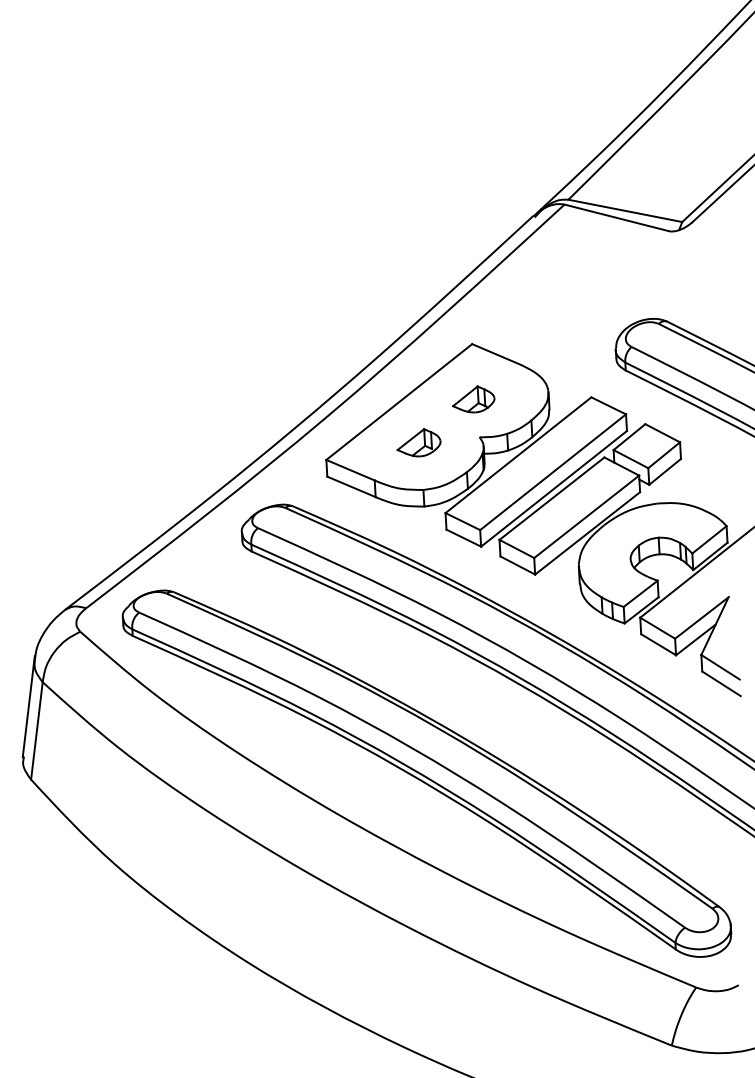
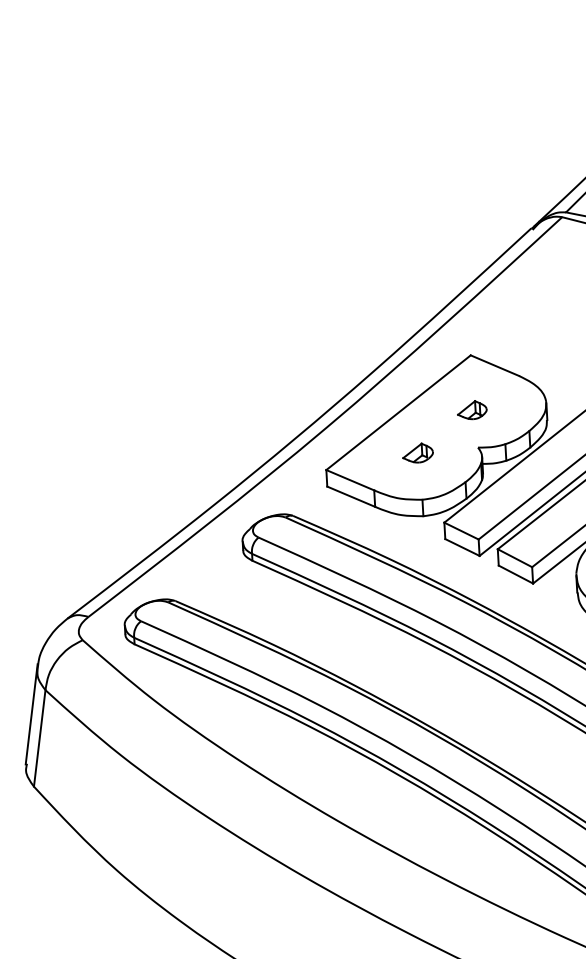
part: (473, 399) -> (472, 410), size x0.7
part: (418, 442) -> (417, 452), size x0.7

